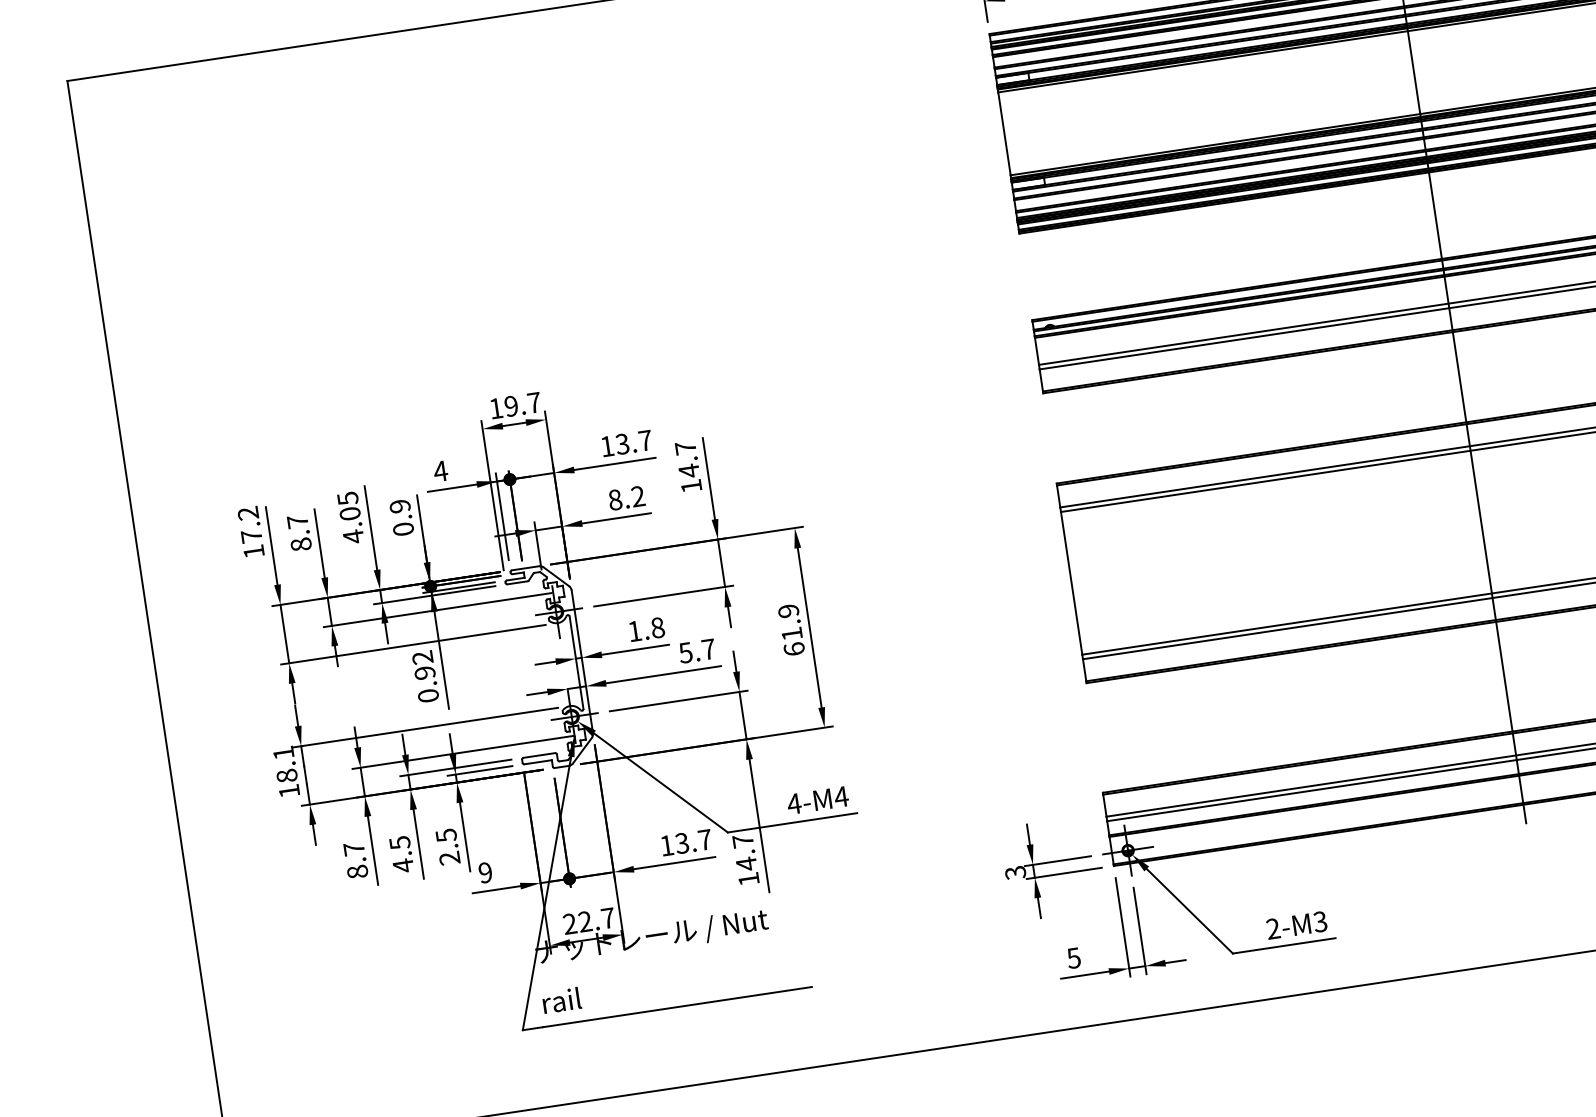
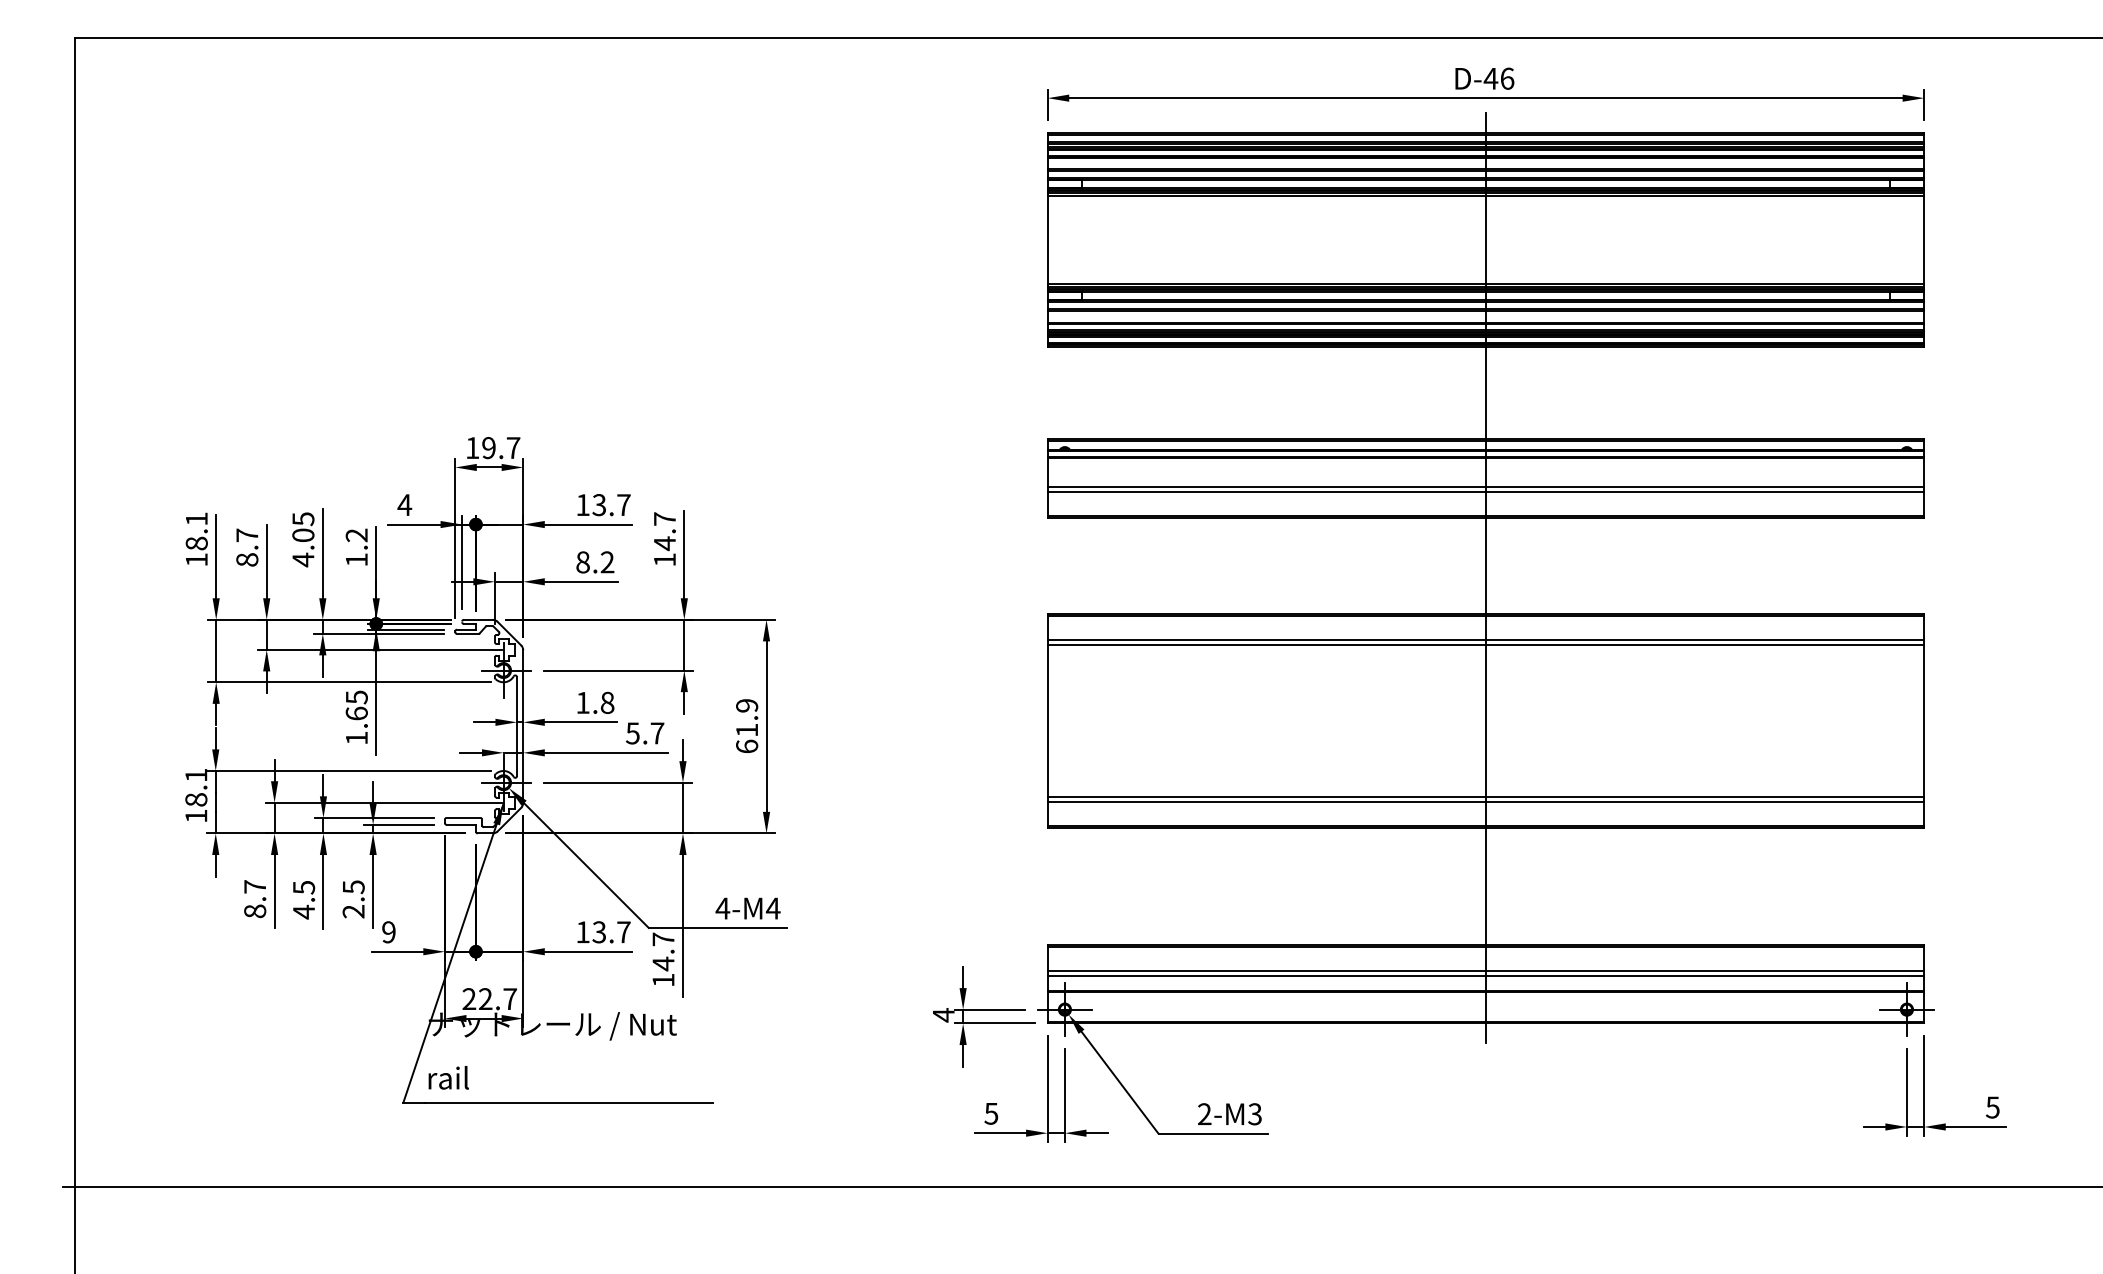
text: (401, 517) -> (356, 547), 0.9 -> 1.2
text: (249, 525) -> (196, 531), 17.2 -> 18.1
text: (425, 676) -> (356, 717), 0.92 -> 1.65
text: (1015, 873) -> (943, 1015), 3 -> 4

